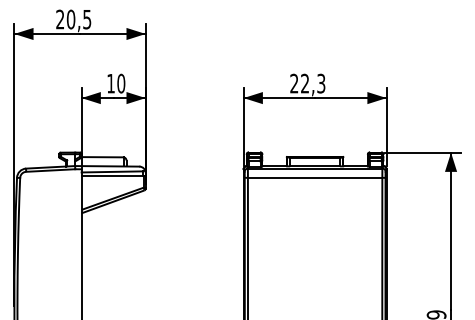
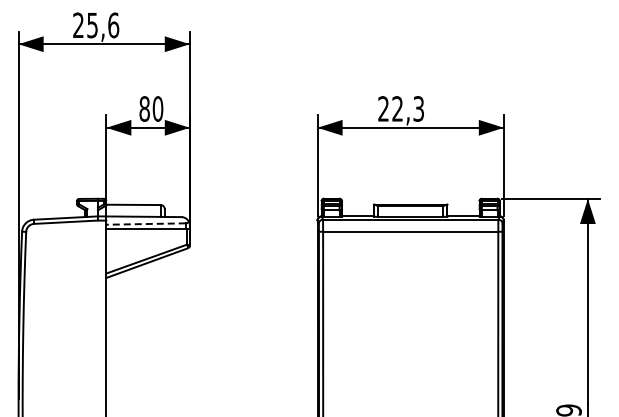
text: (79, 19) -> (103, 25), 20,5 -> 25,6
text: (110, 83) -> (144, 108), 10 -> 80
line: (112, 172) -> (146, 224), solid -> dashed

